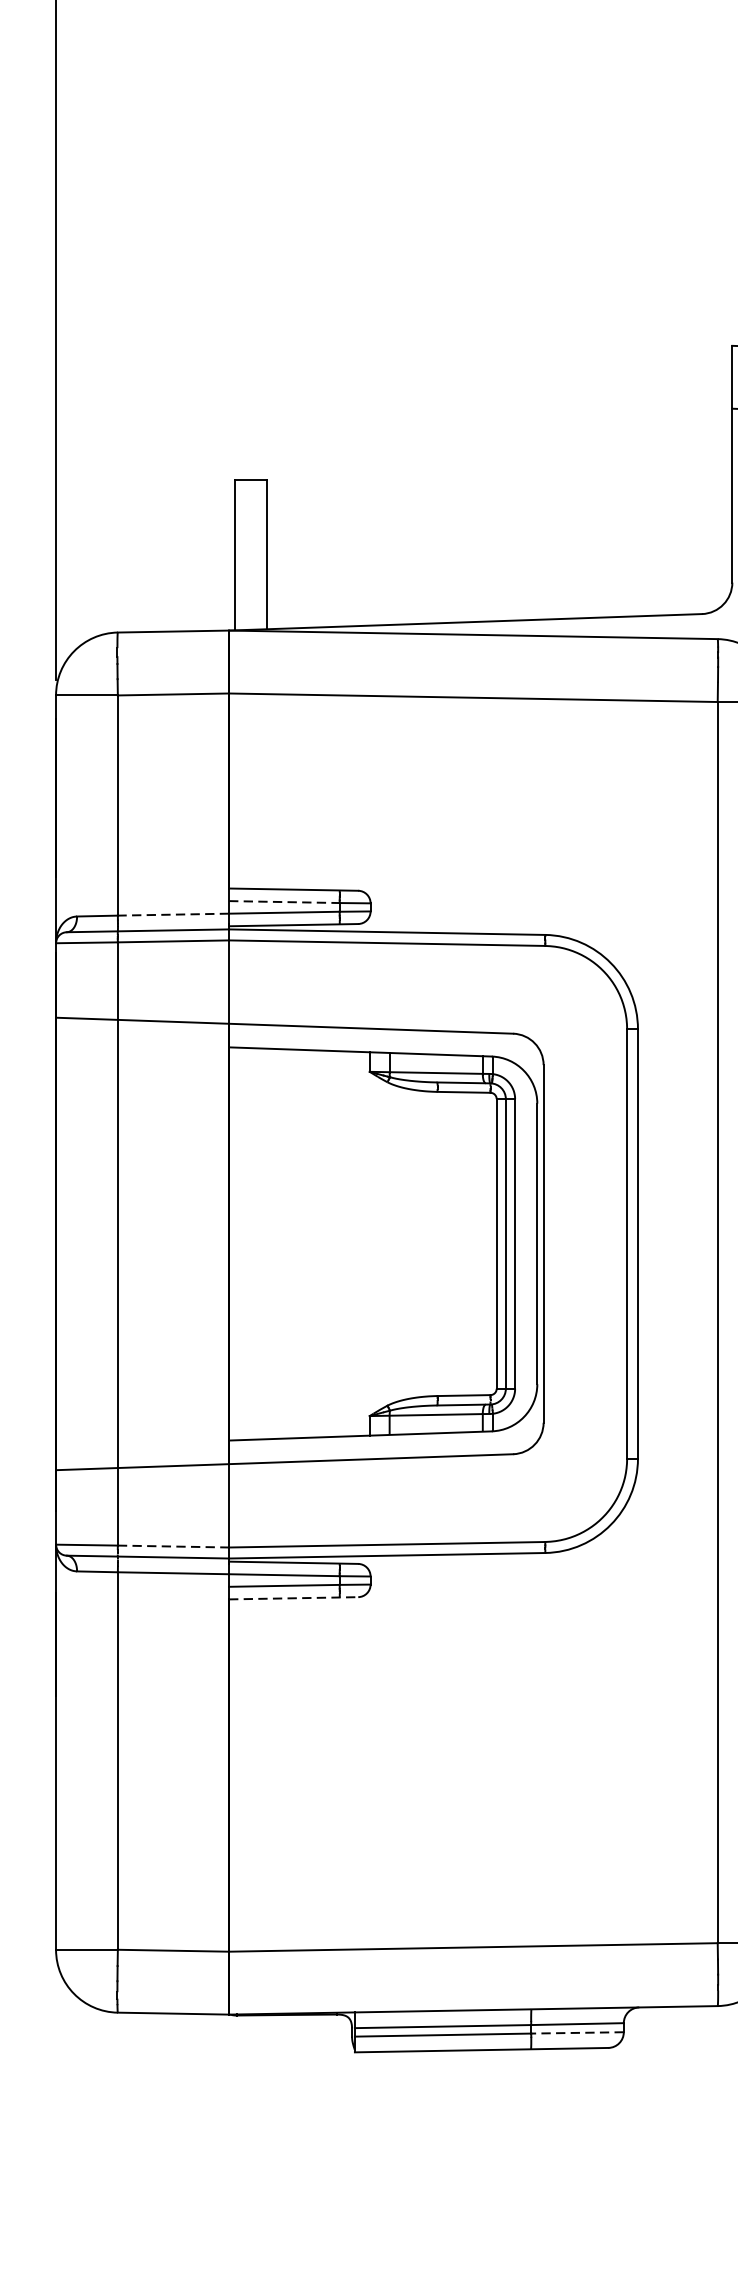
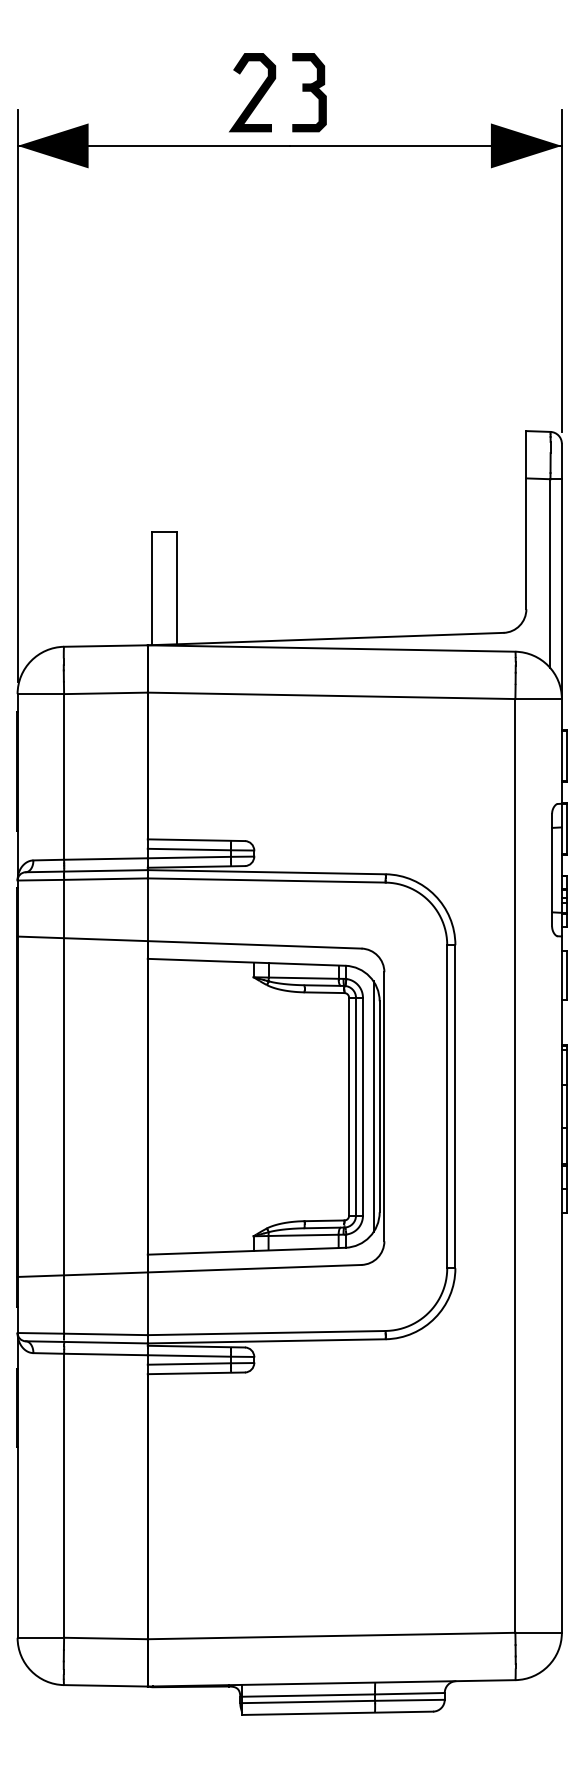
line: (284, 901) -> (189, 849), dashed -> solid
line: (172, 915) -> (105, 859), dashed -> solid
line: (529, 1243) -> (373, 1106), added
line: (172, 1546) -> (105, 1334), dashed -> solid
line: (293, 1598) -> (196, 1373), dashed -> solid
line: (576, 2033) -> (409, 1700), dashed -> solid

